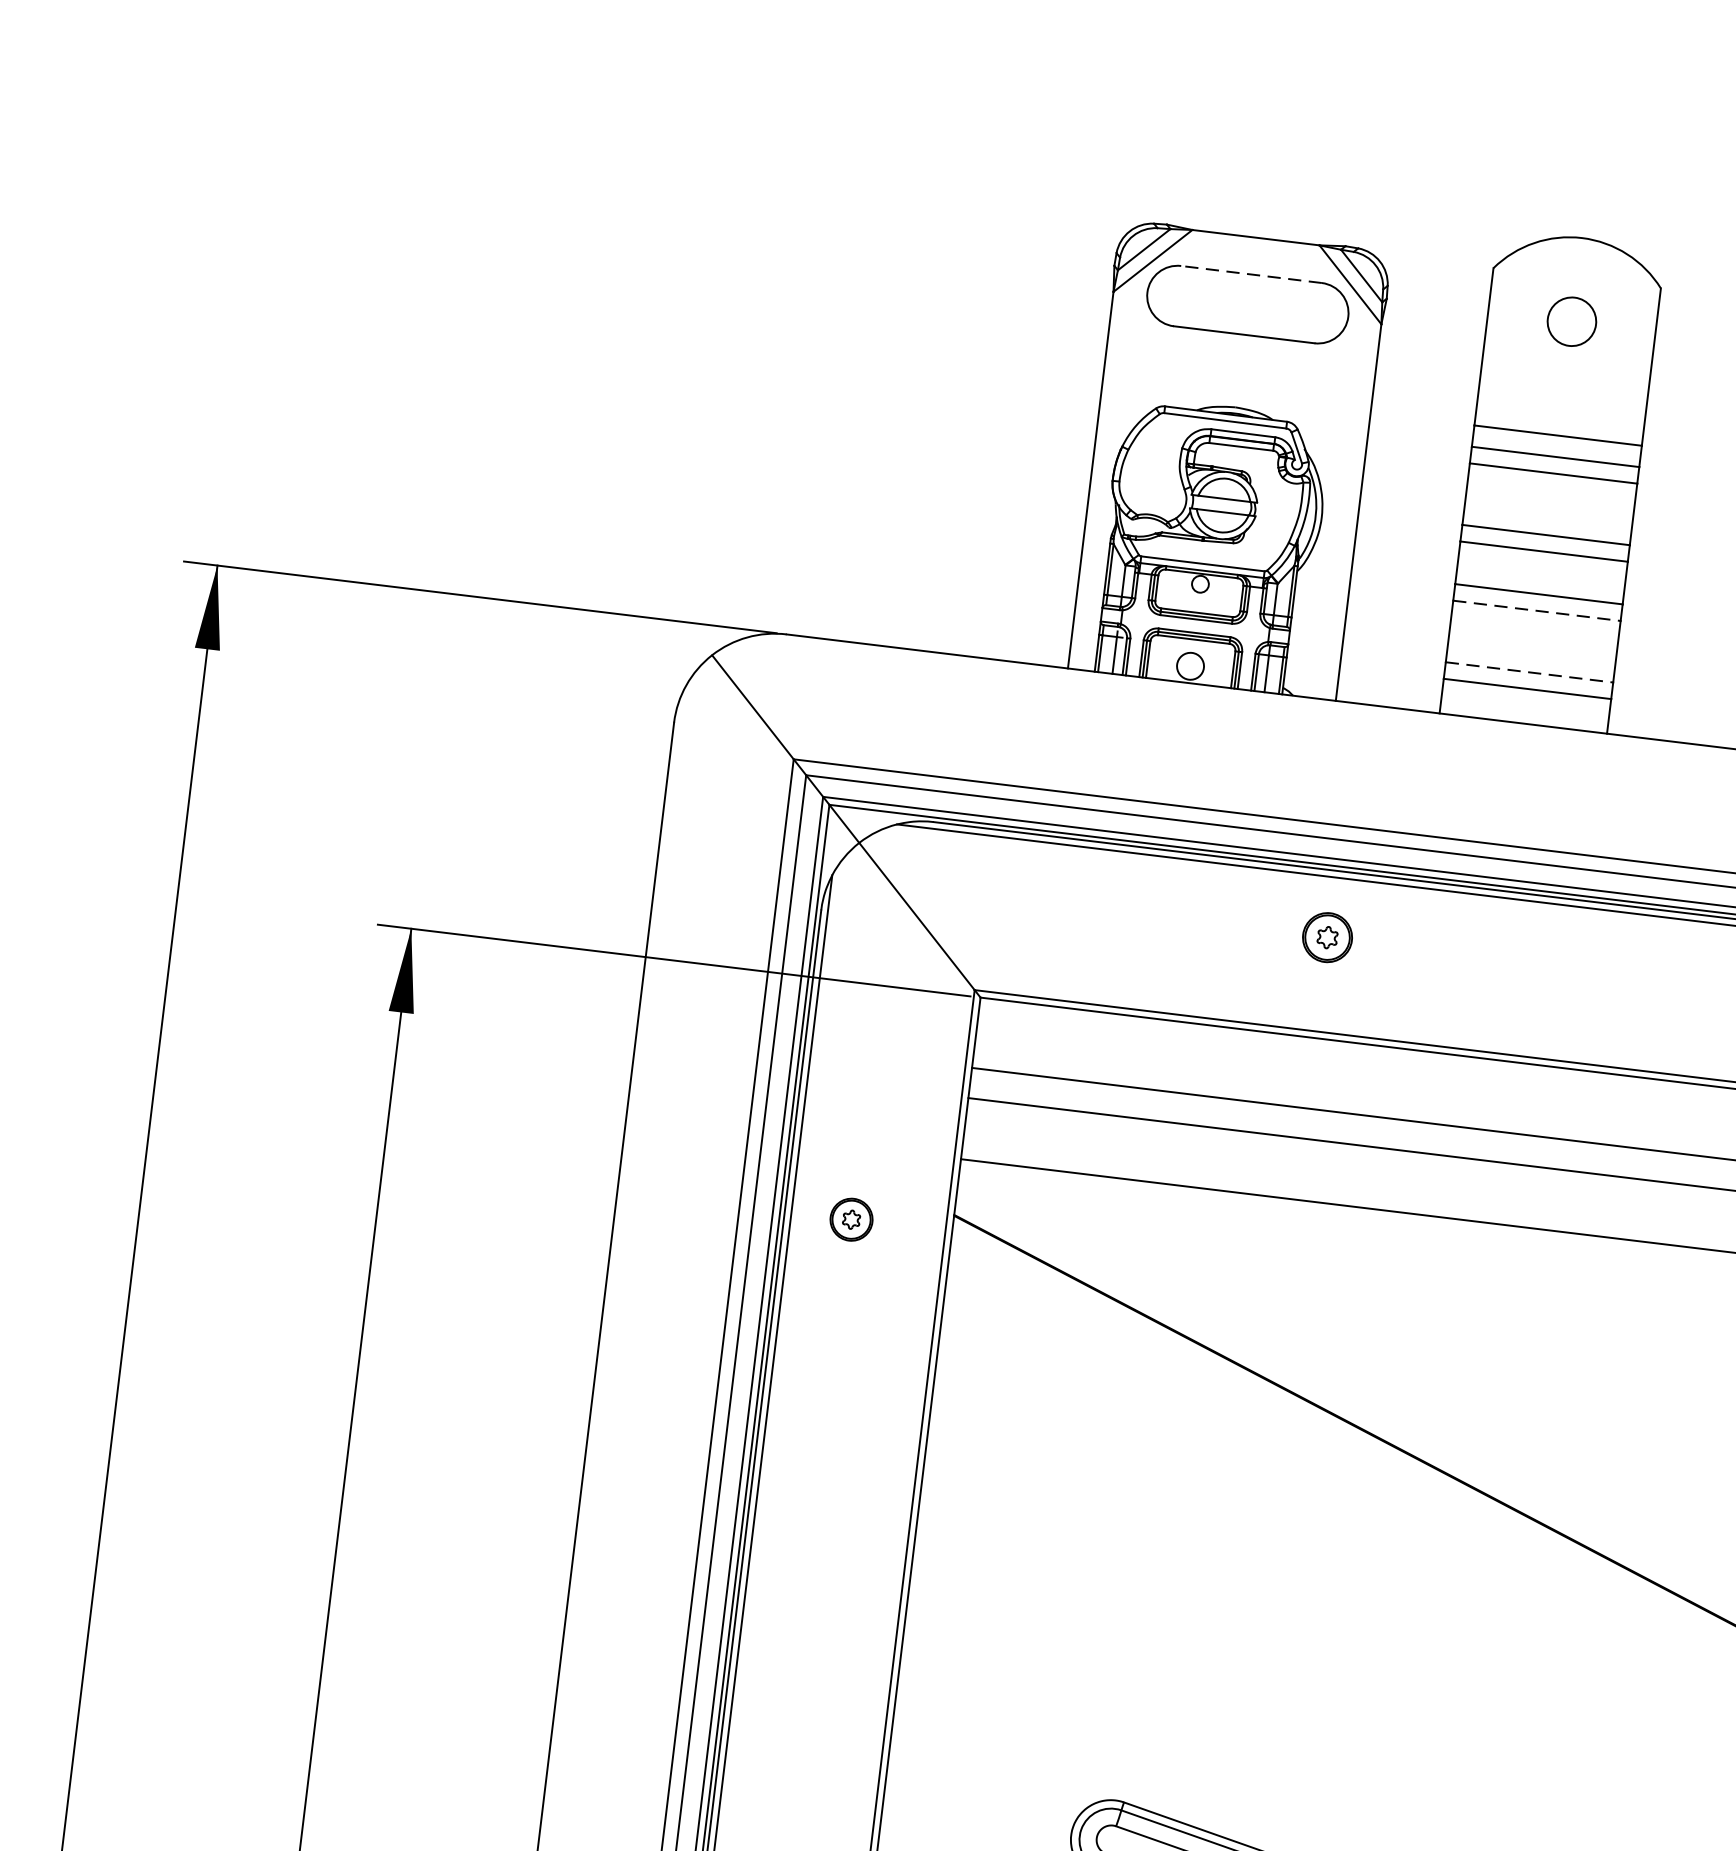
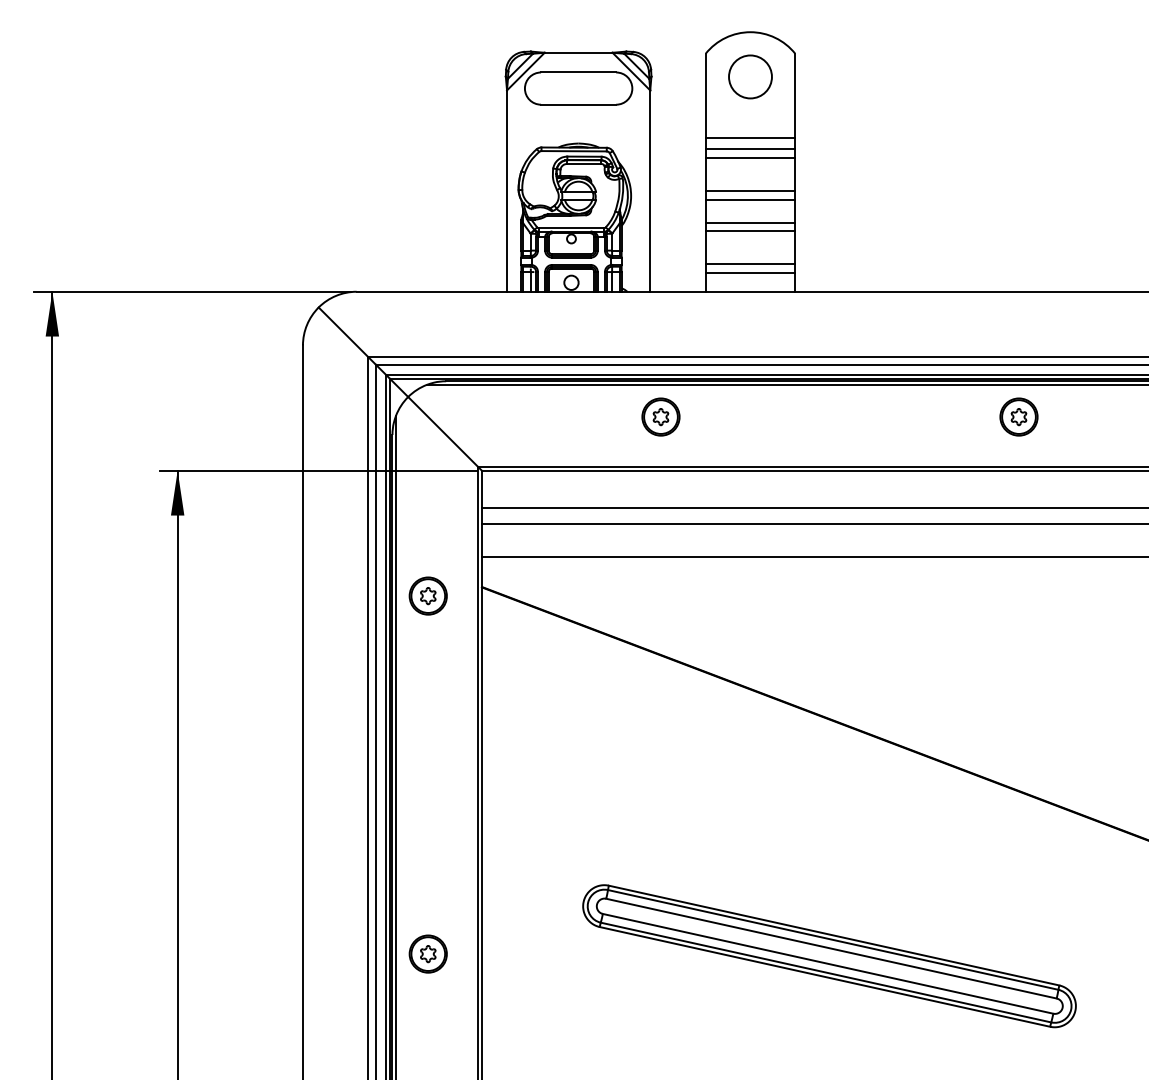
line: (1251, 274) -> (578, 72), dashed -> solid
circle: (1572, 320) -> (750, 76), size x1.67
line: (1536, 610) -> (750, 231), dashed -> solid
line: (1529, 672) -> (750, 264), dashed -> solid
part: (1326, 936) -> (660, 416), size x1.43
part: (850, 1218) -> (427, 595), size x1.67

